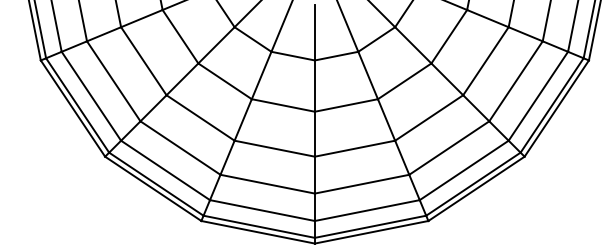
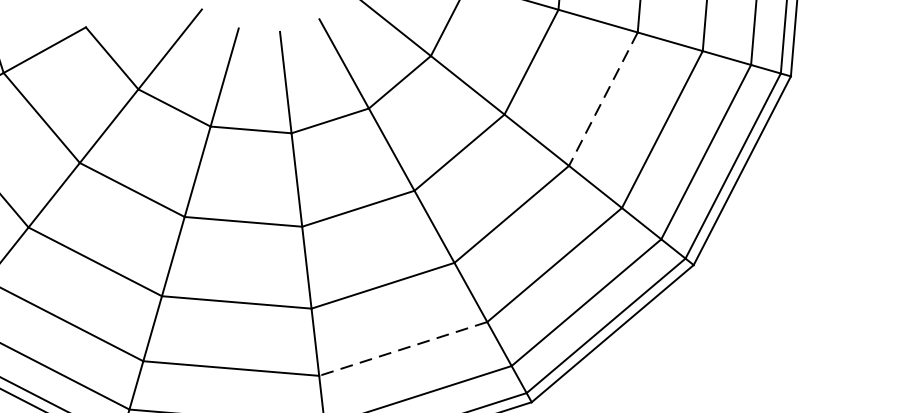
line: (485, 61) -> (602, 99), solid -> dashed
line: (361, 184) -> (402, 349), solid -> dashed

